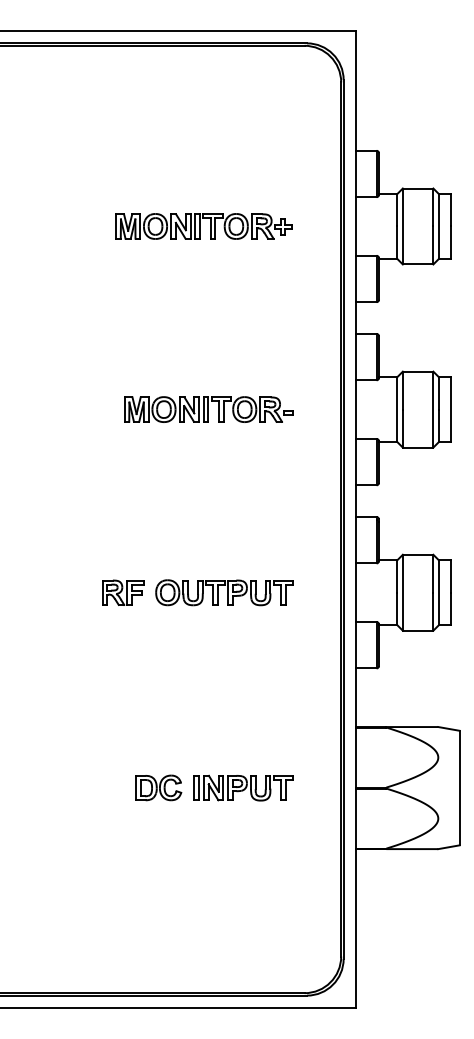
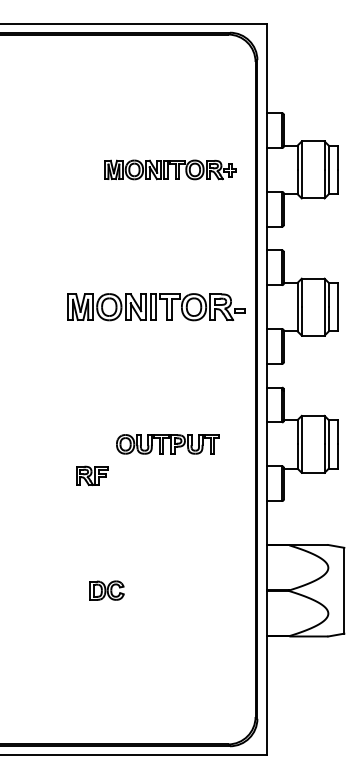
part: (203, 226) -> (170, 169), moved
part: (208, 409) -> (156, 307), size x1.4
part: (123, 592) -> (92, 475), moved
part: (158, 787) -> (106, 590), moved
part: (243, 787) -> (182, 590), removed

